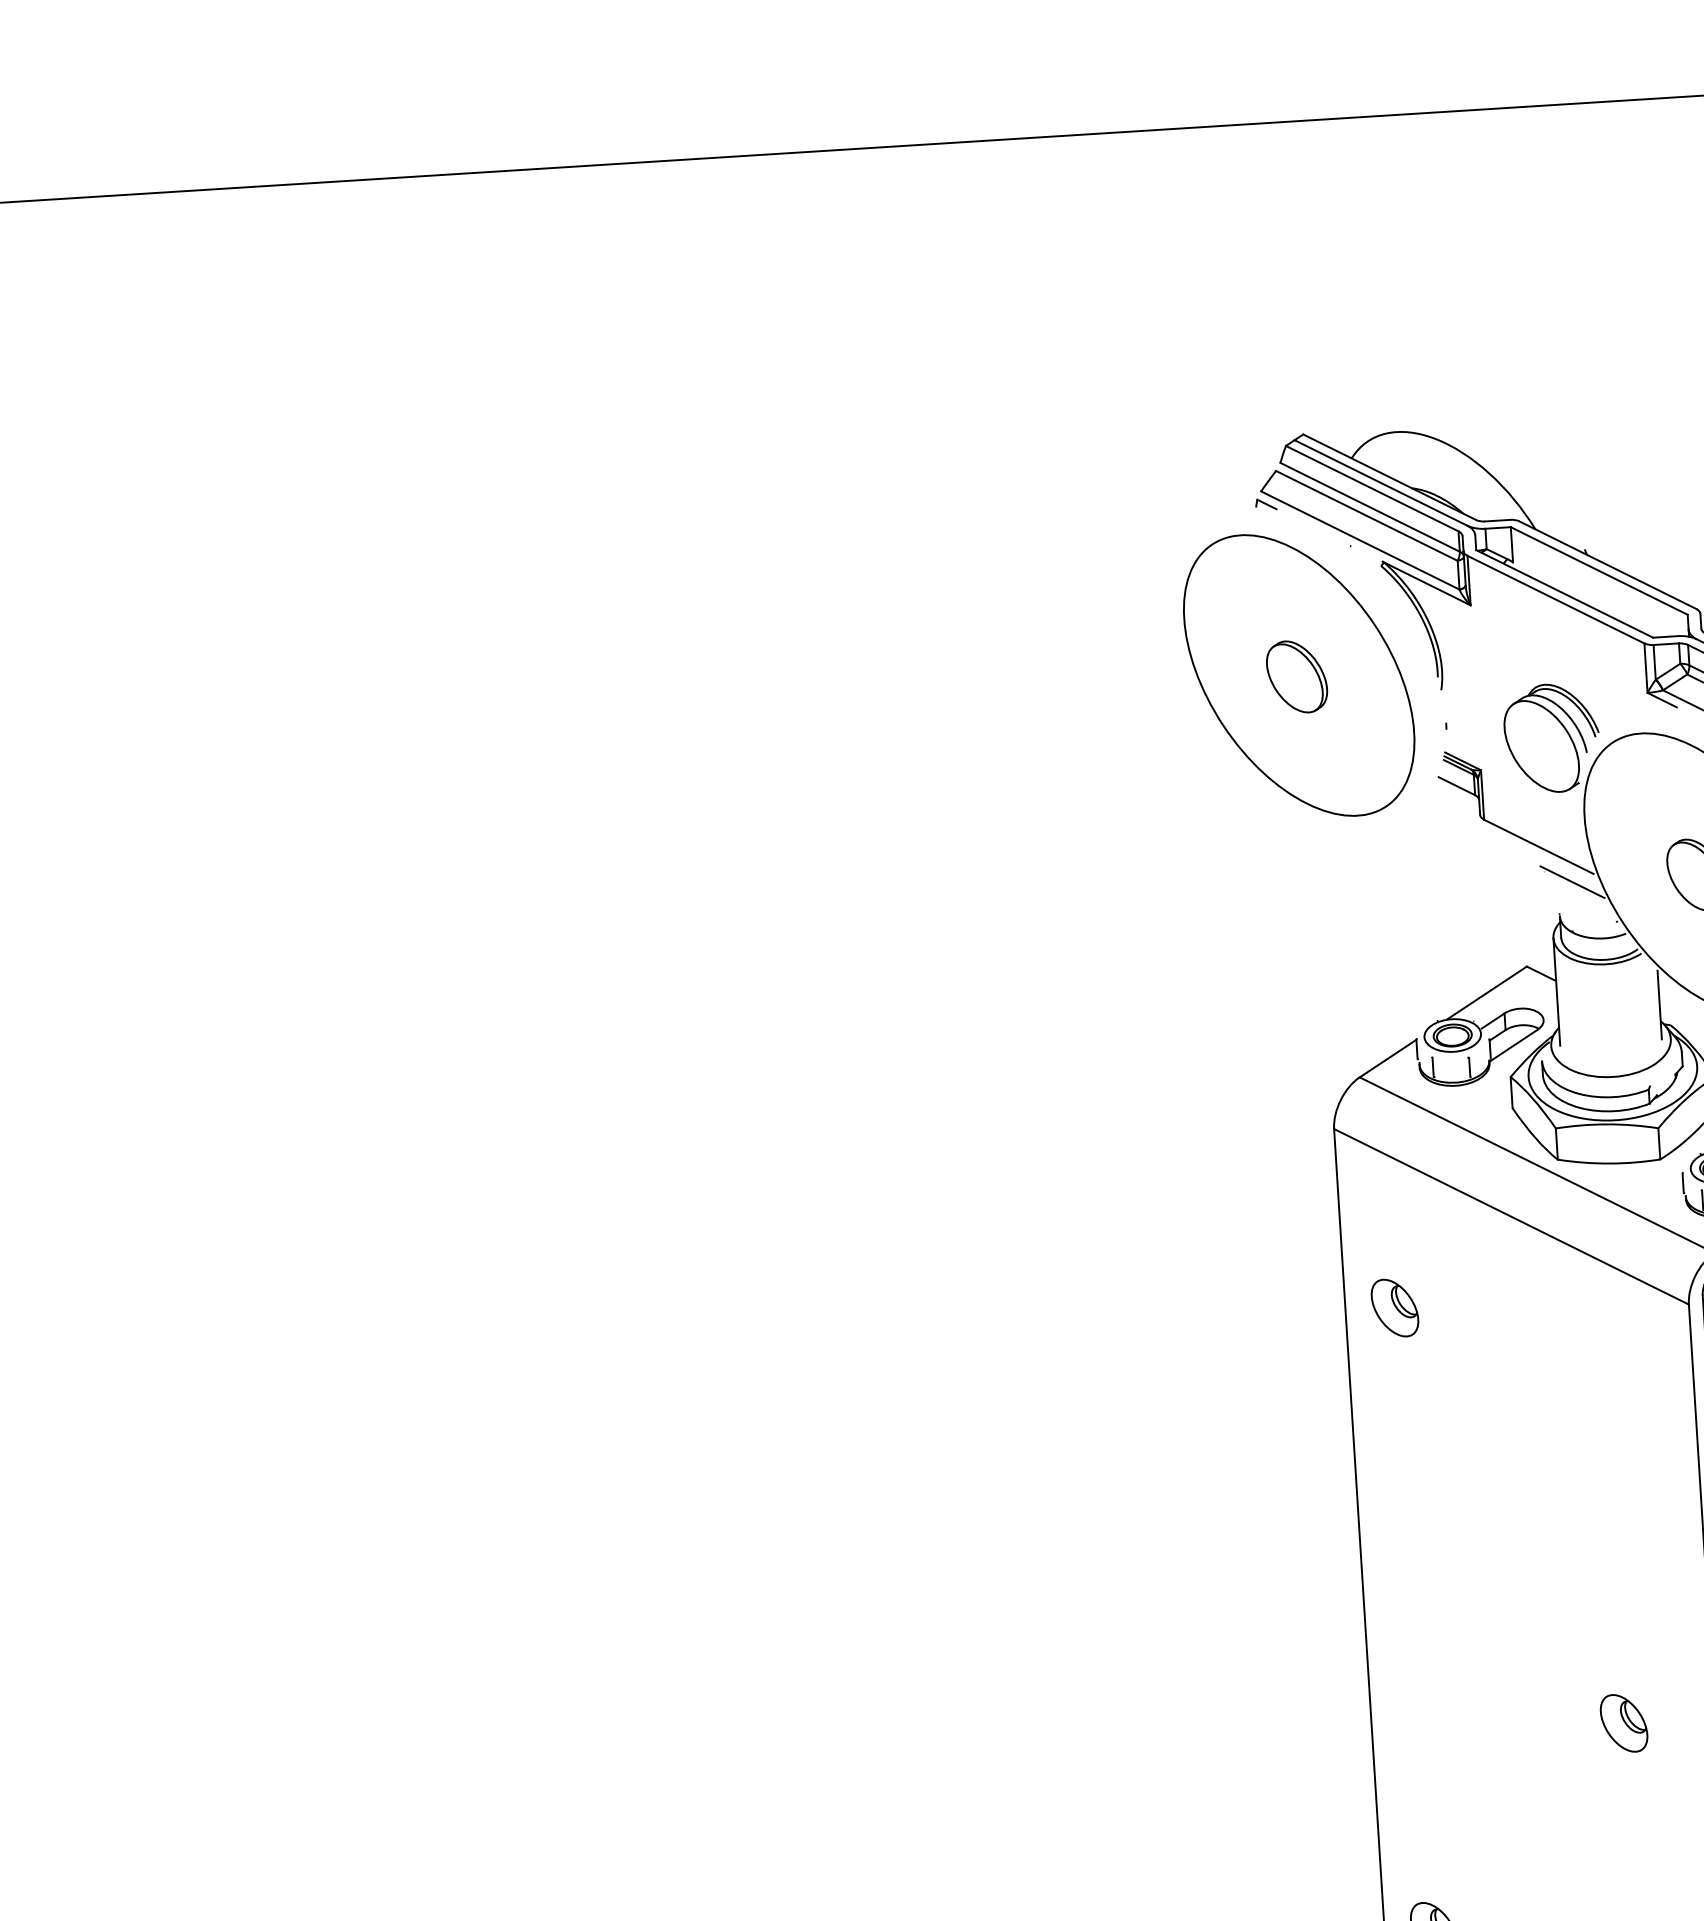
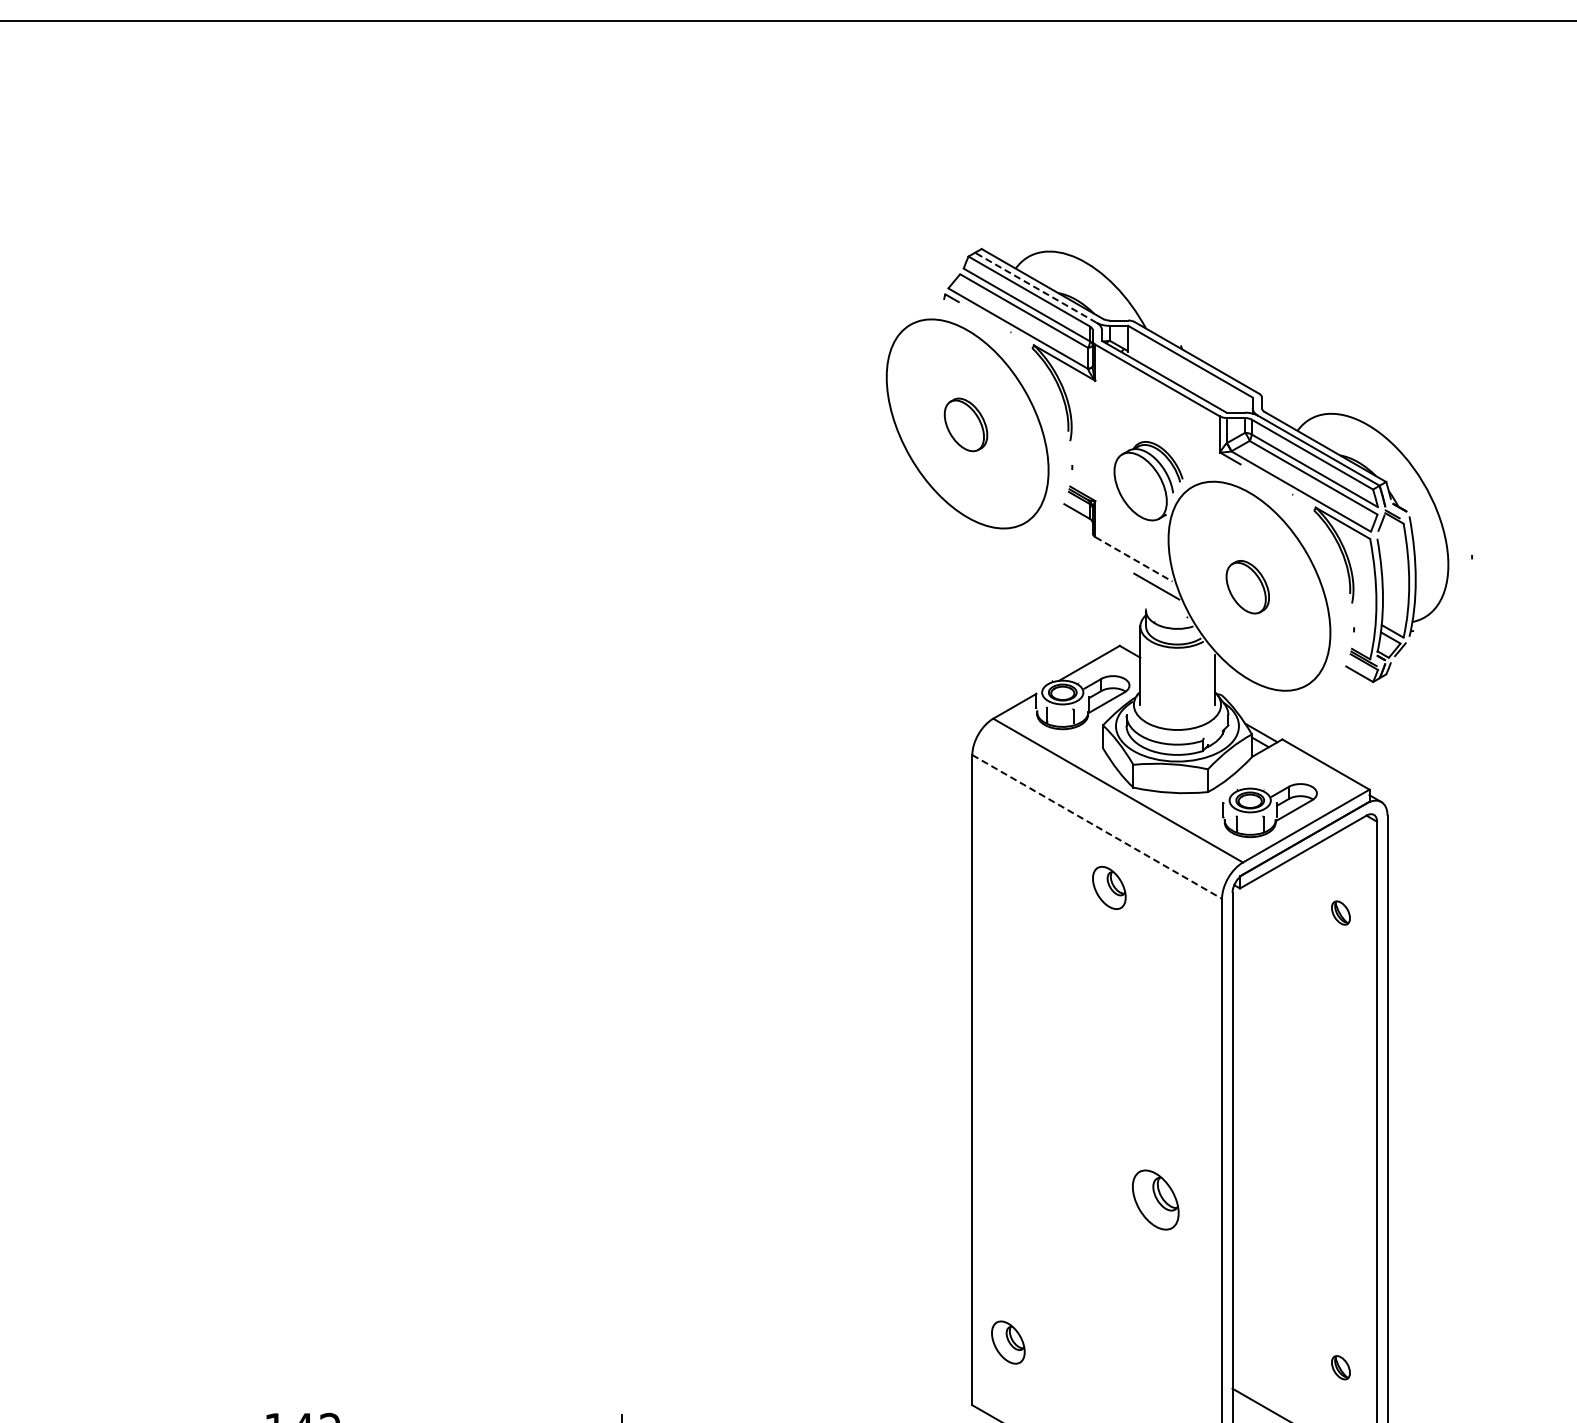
line: (1380, 482) -> (1035, 287), solid -> dashed
line: (1539, 846) -> (1134, 559), solid -> dashed
line: (1511, 1217) -> (1097, 827), solid -> dashed
part: (1395, 1307) -> (1109, 887), moved
part: (1623, 1723) -> (1155, 1200), size x1.4

